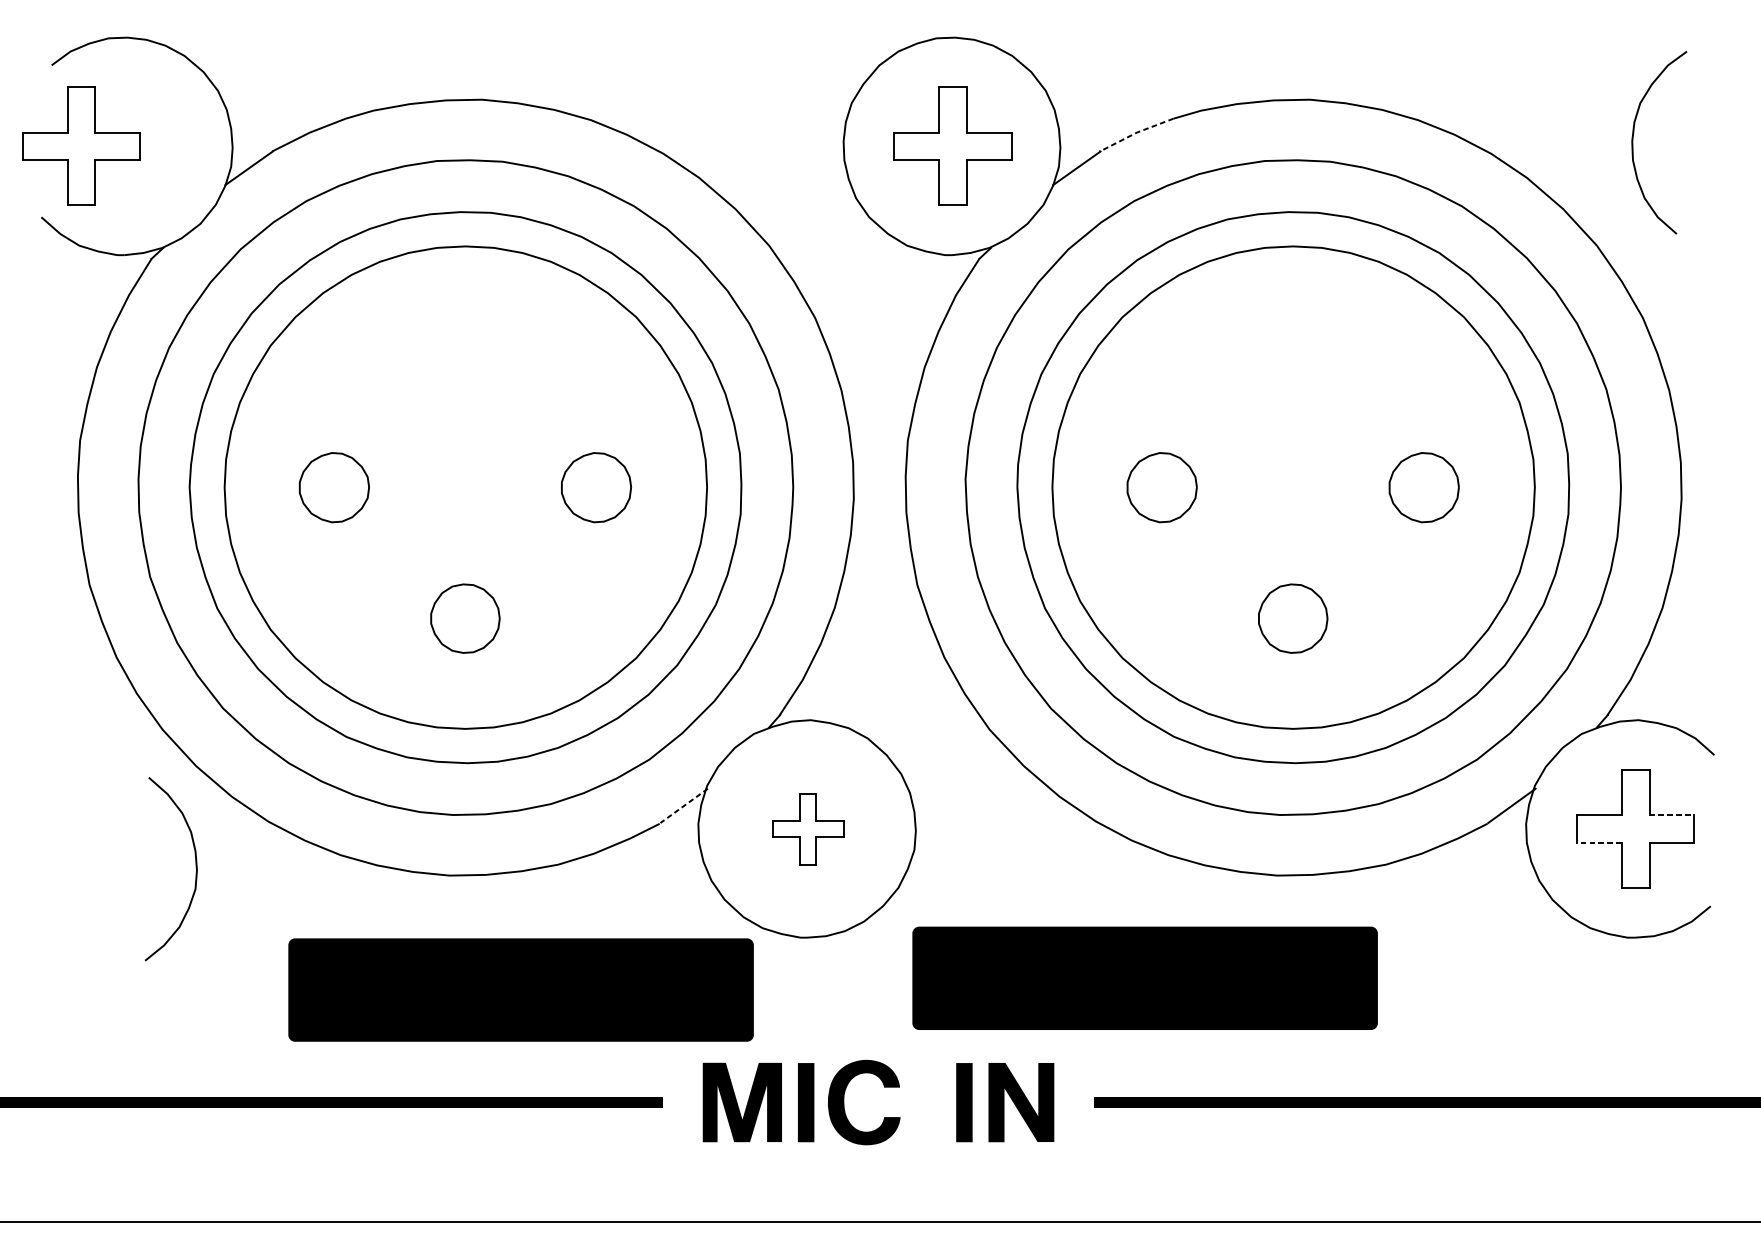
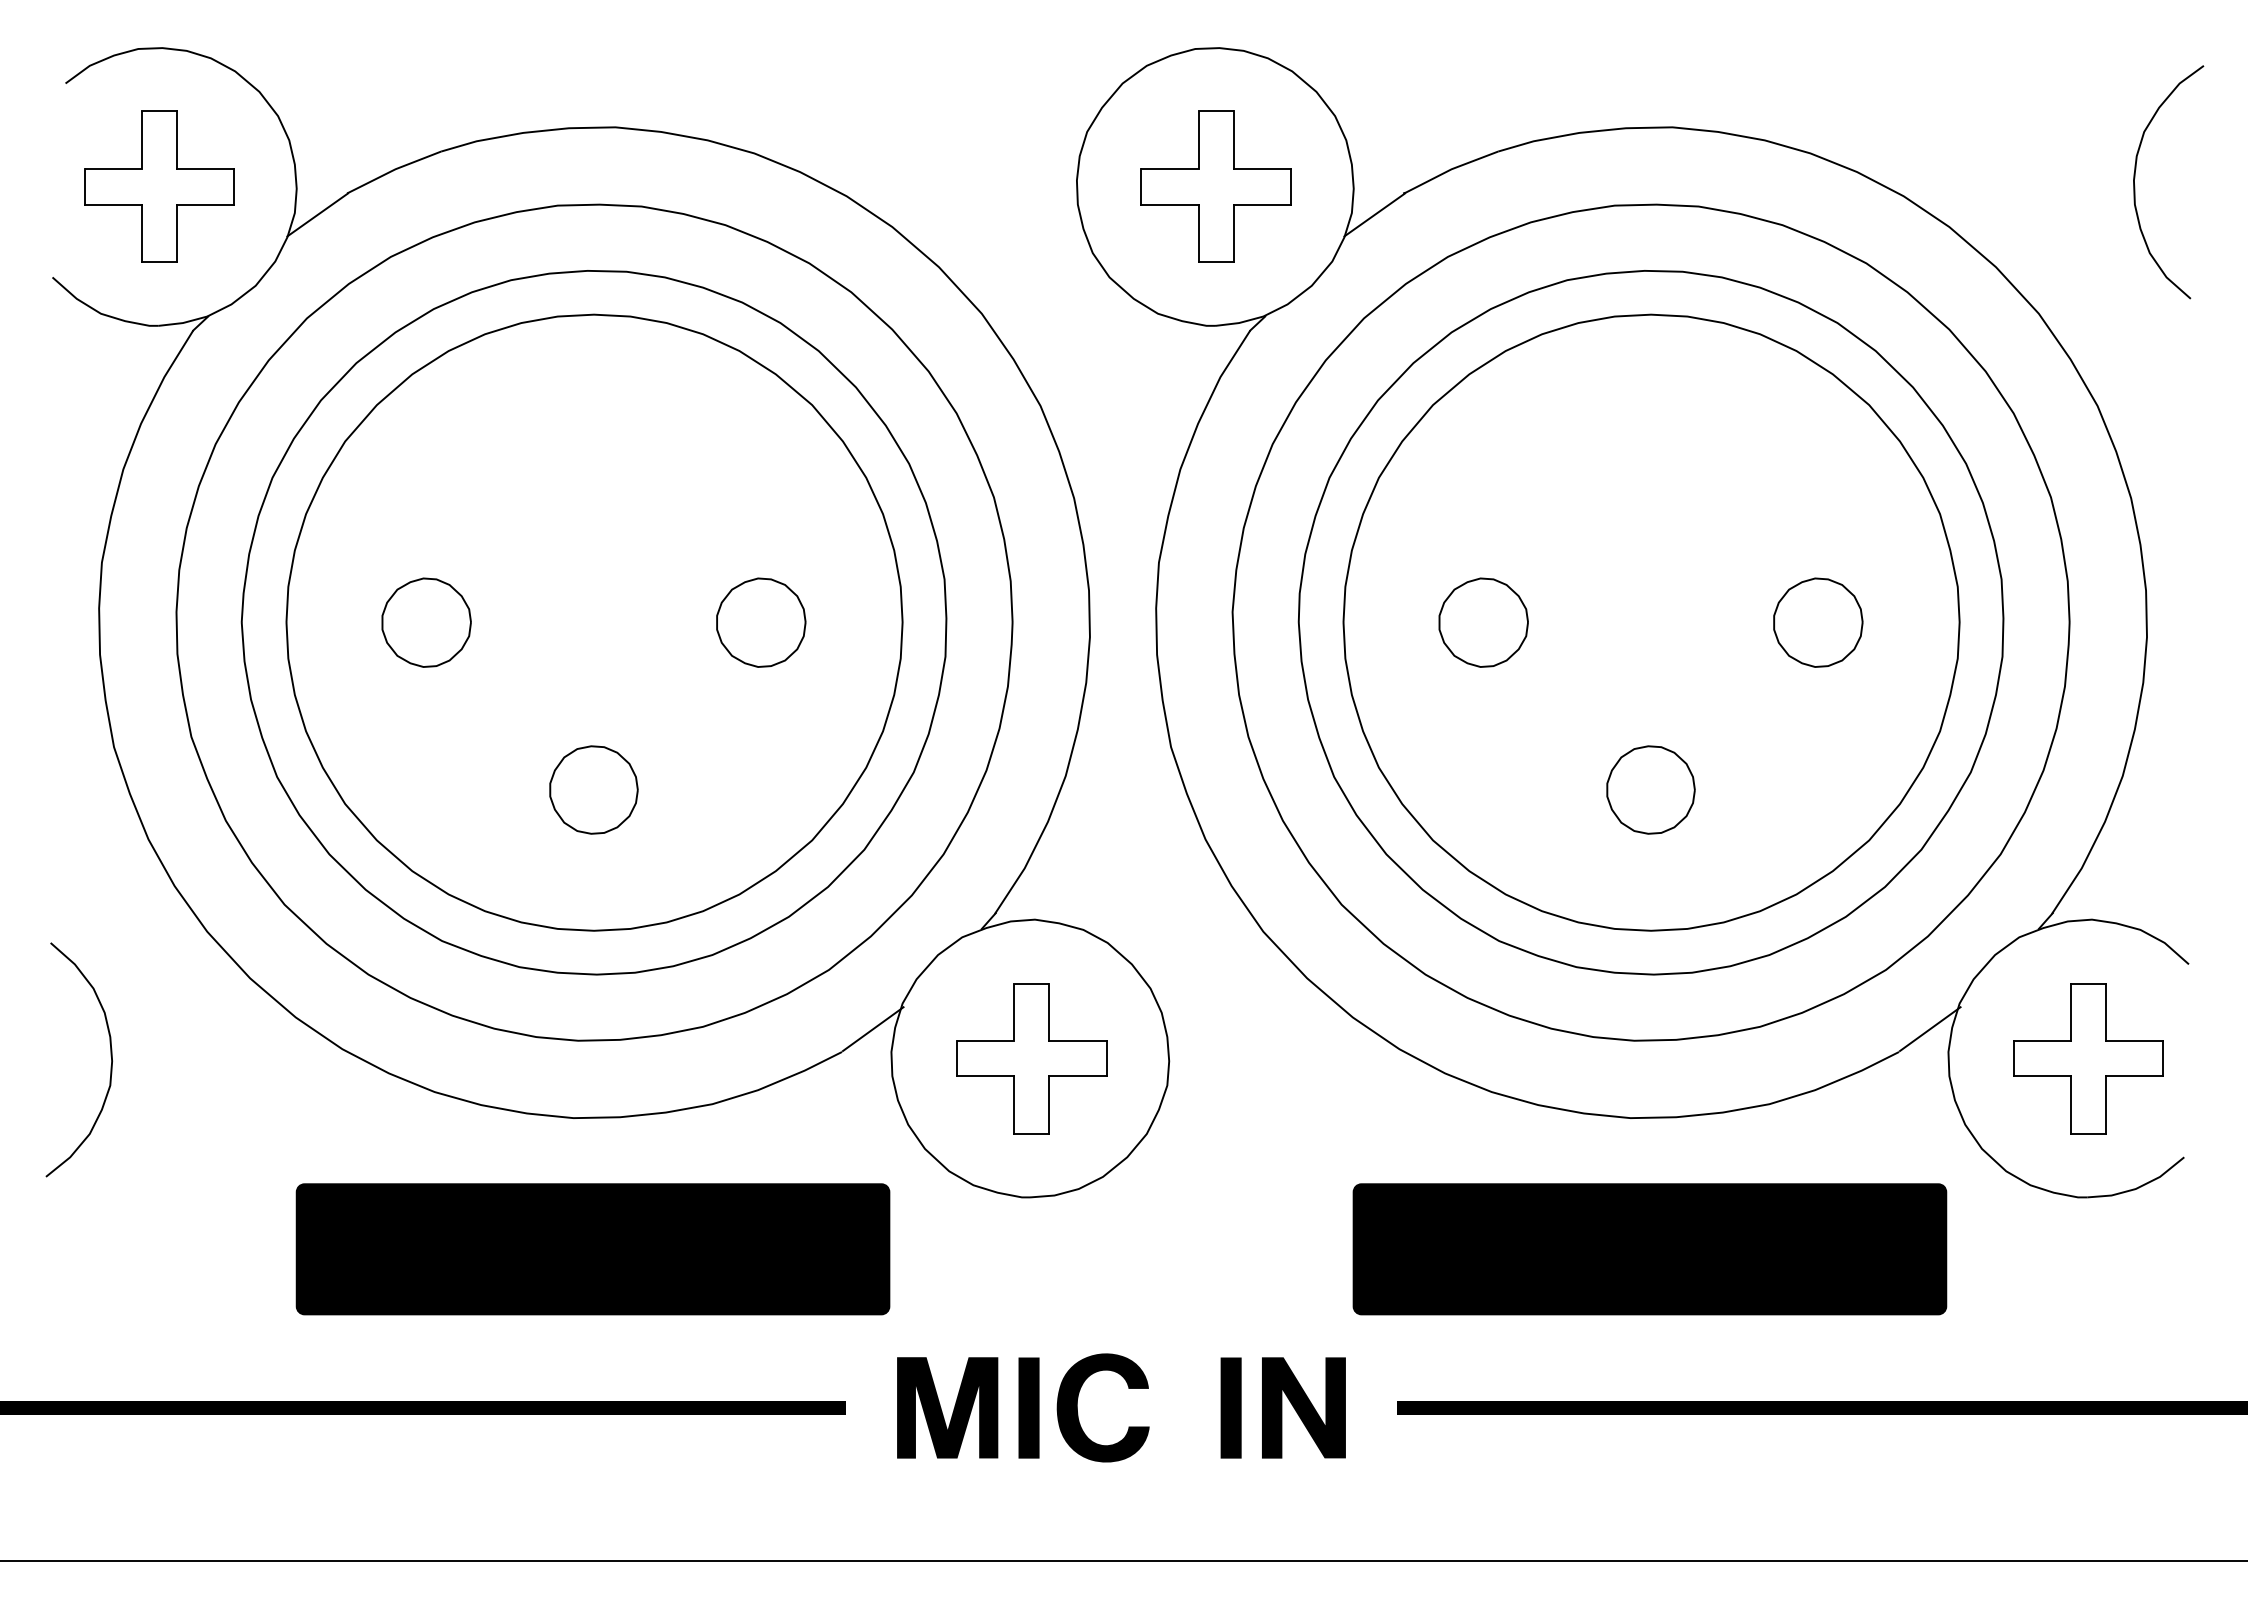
line: (1134, 133) -> (1448, 170), dashed -> solid
curve: (1633, 145) -> (2135, 185), moved
part: (81, 146) -> (159, 186), moved
line: (683, 806) -> (872, 1029), dashed -> solid
line: (1671, 814) -> (2134, 1040), dashed -> solid
part: (808, 828) -> (1031, 1058), size x1.67
line: (1598, 843) -> (2041, 1076), dashed -> solid
curve: (195, 866) -> (110, 1056), moved
part: (1144, 978) -> (1649, 1249), moved
part: (520, 990) -> (592, 1249), moved

